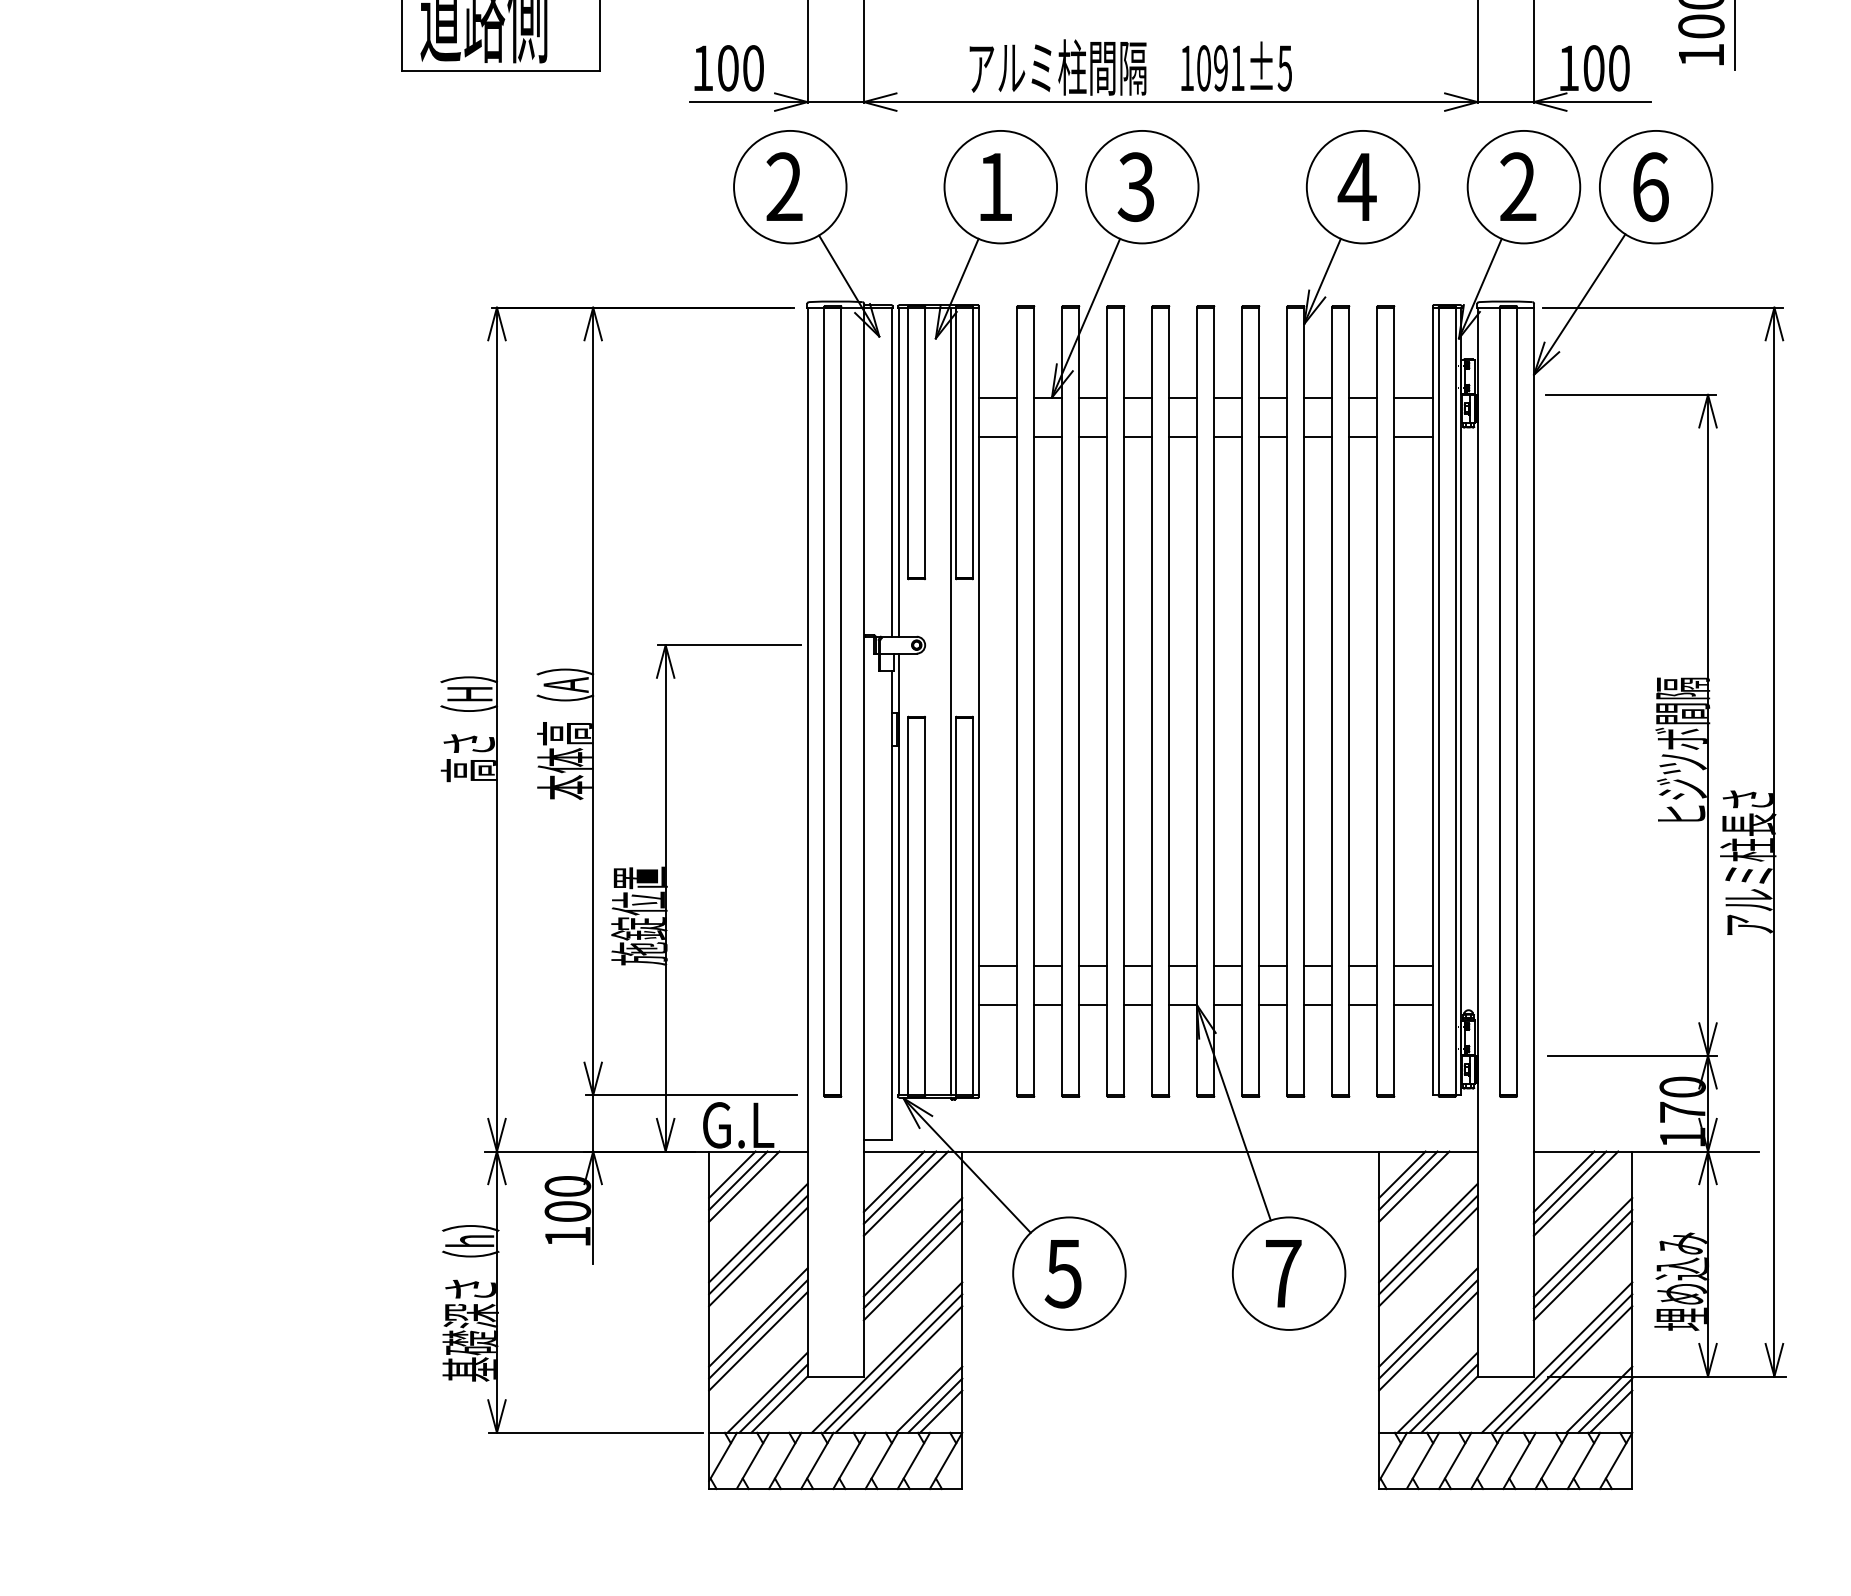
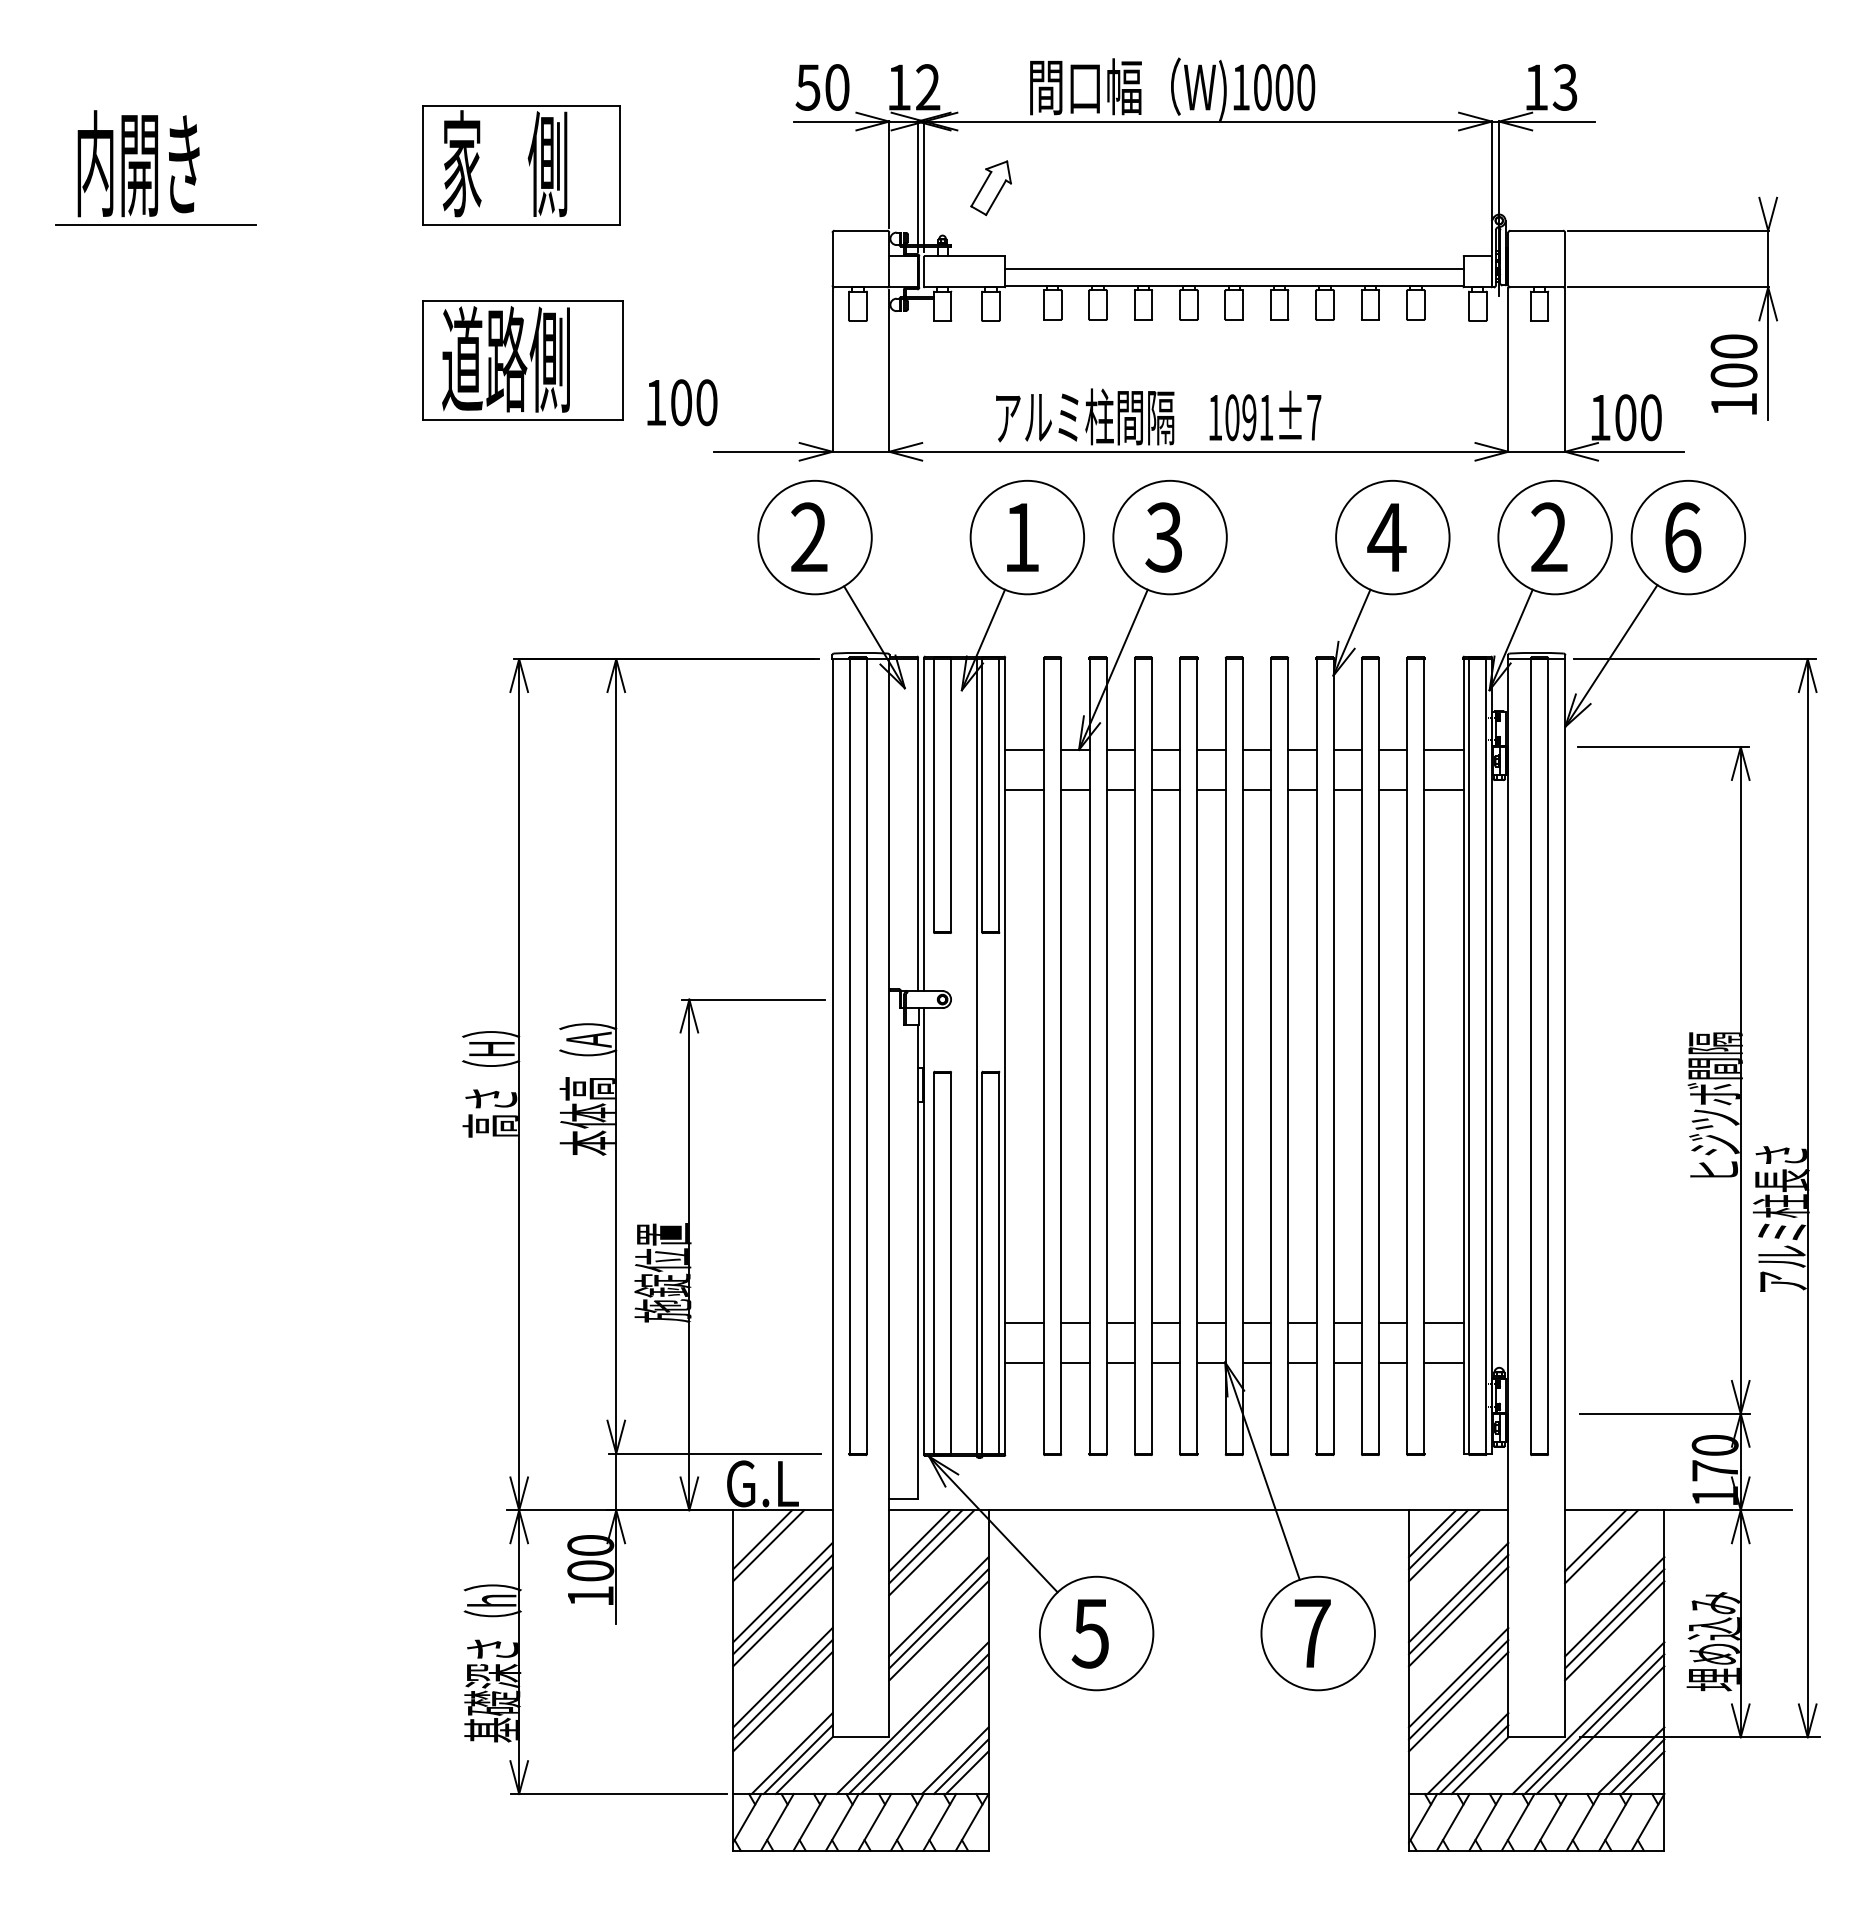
text: (729, 68) -> (682, 402), moved
text: (1284, 69) -> (1313, 418), 1091±5 -> 1091±7
line: (732, 1174) -> (756, 1533), removed
line: (1575, 1193) -> (1607, 1552), removed

